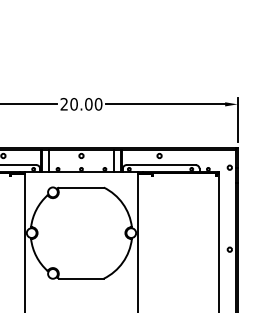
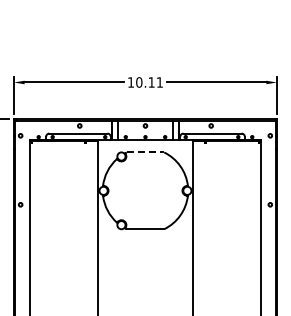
text: (81, 104) -> (145, 82), 20.00 -> 10.11
line: (81, 187) -> (145, 152), solid -> dashed

